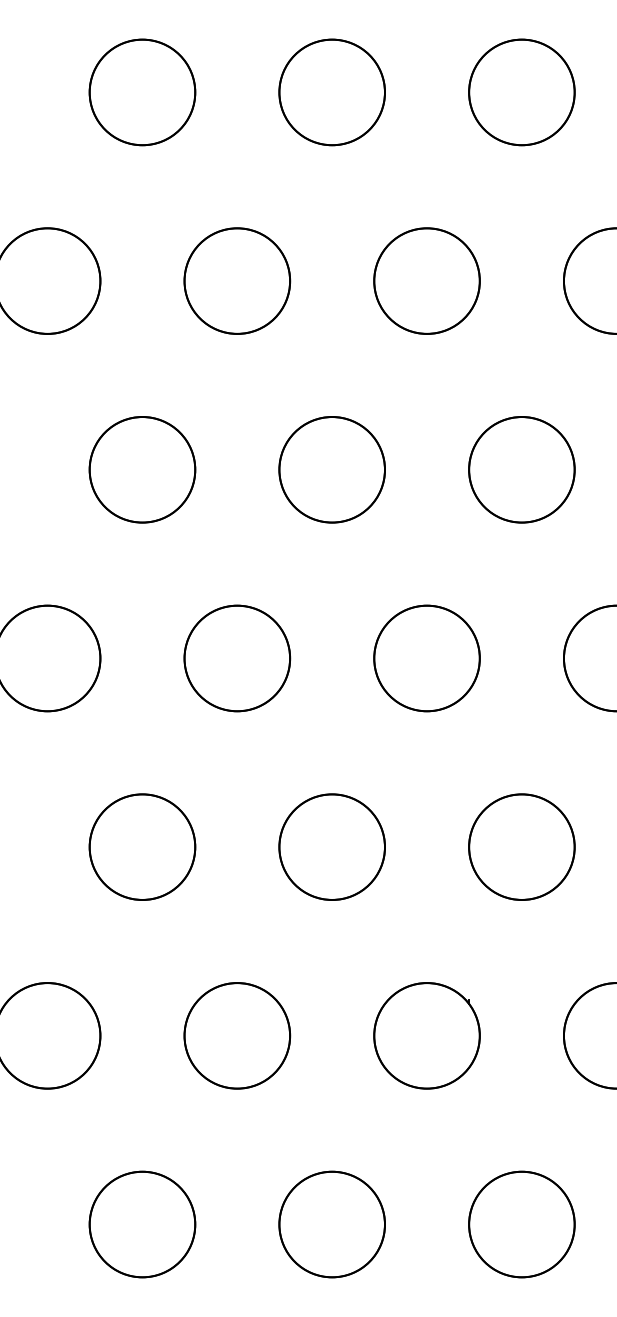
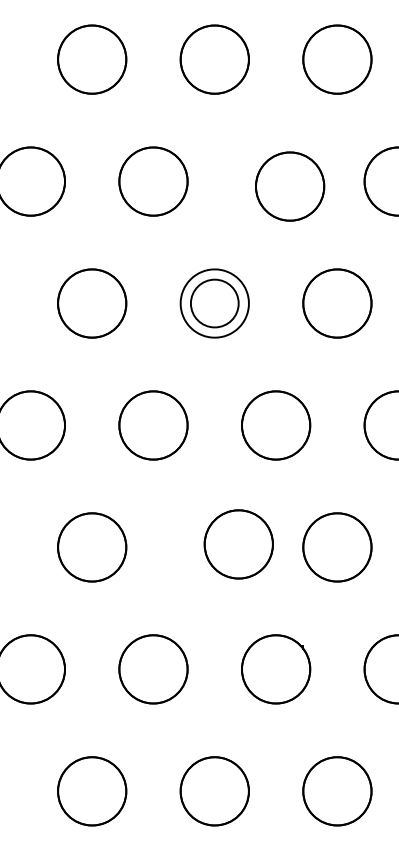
circle: (427, 280) -> (290, 186), moved
circle: (331, 469) -> (214, 303), size x0.7
circle: (331, 847) -> (238, 544), moved

